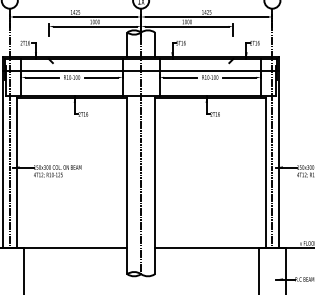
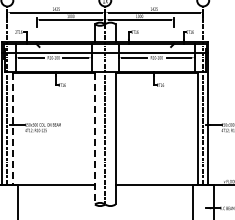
line: (16, 173) -> (12, 129), solid -> dashed
line: (126, 185) -> (94, 138), solid -> dashed

